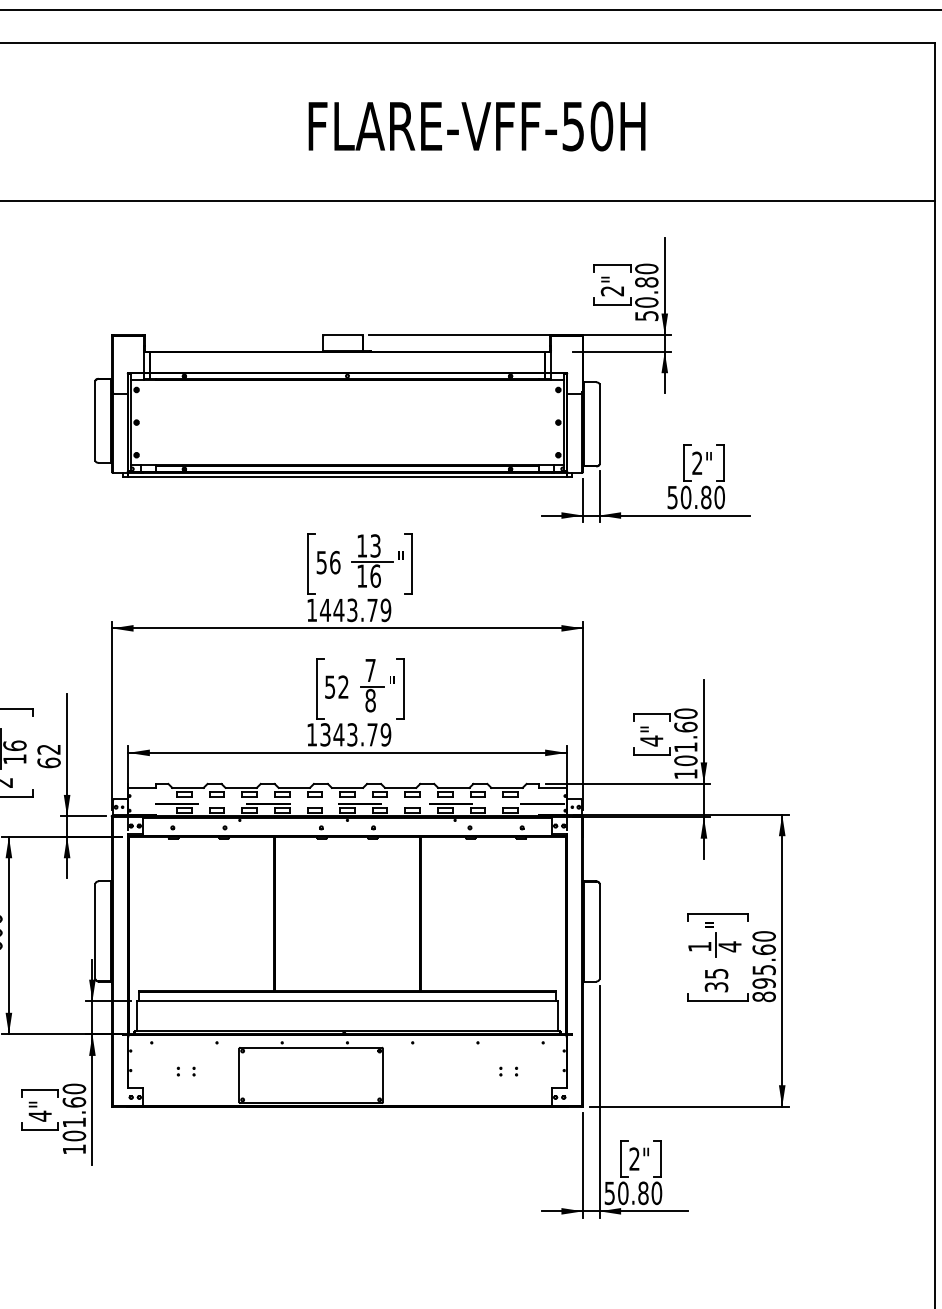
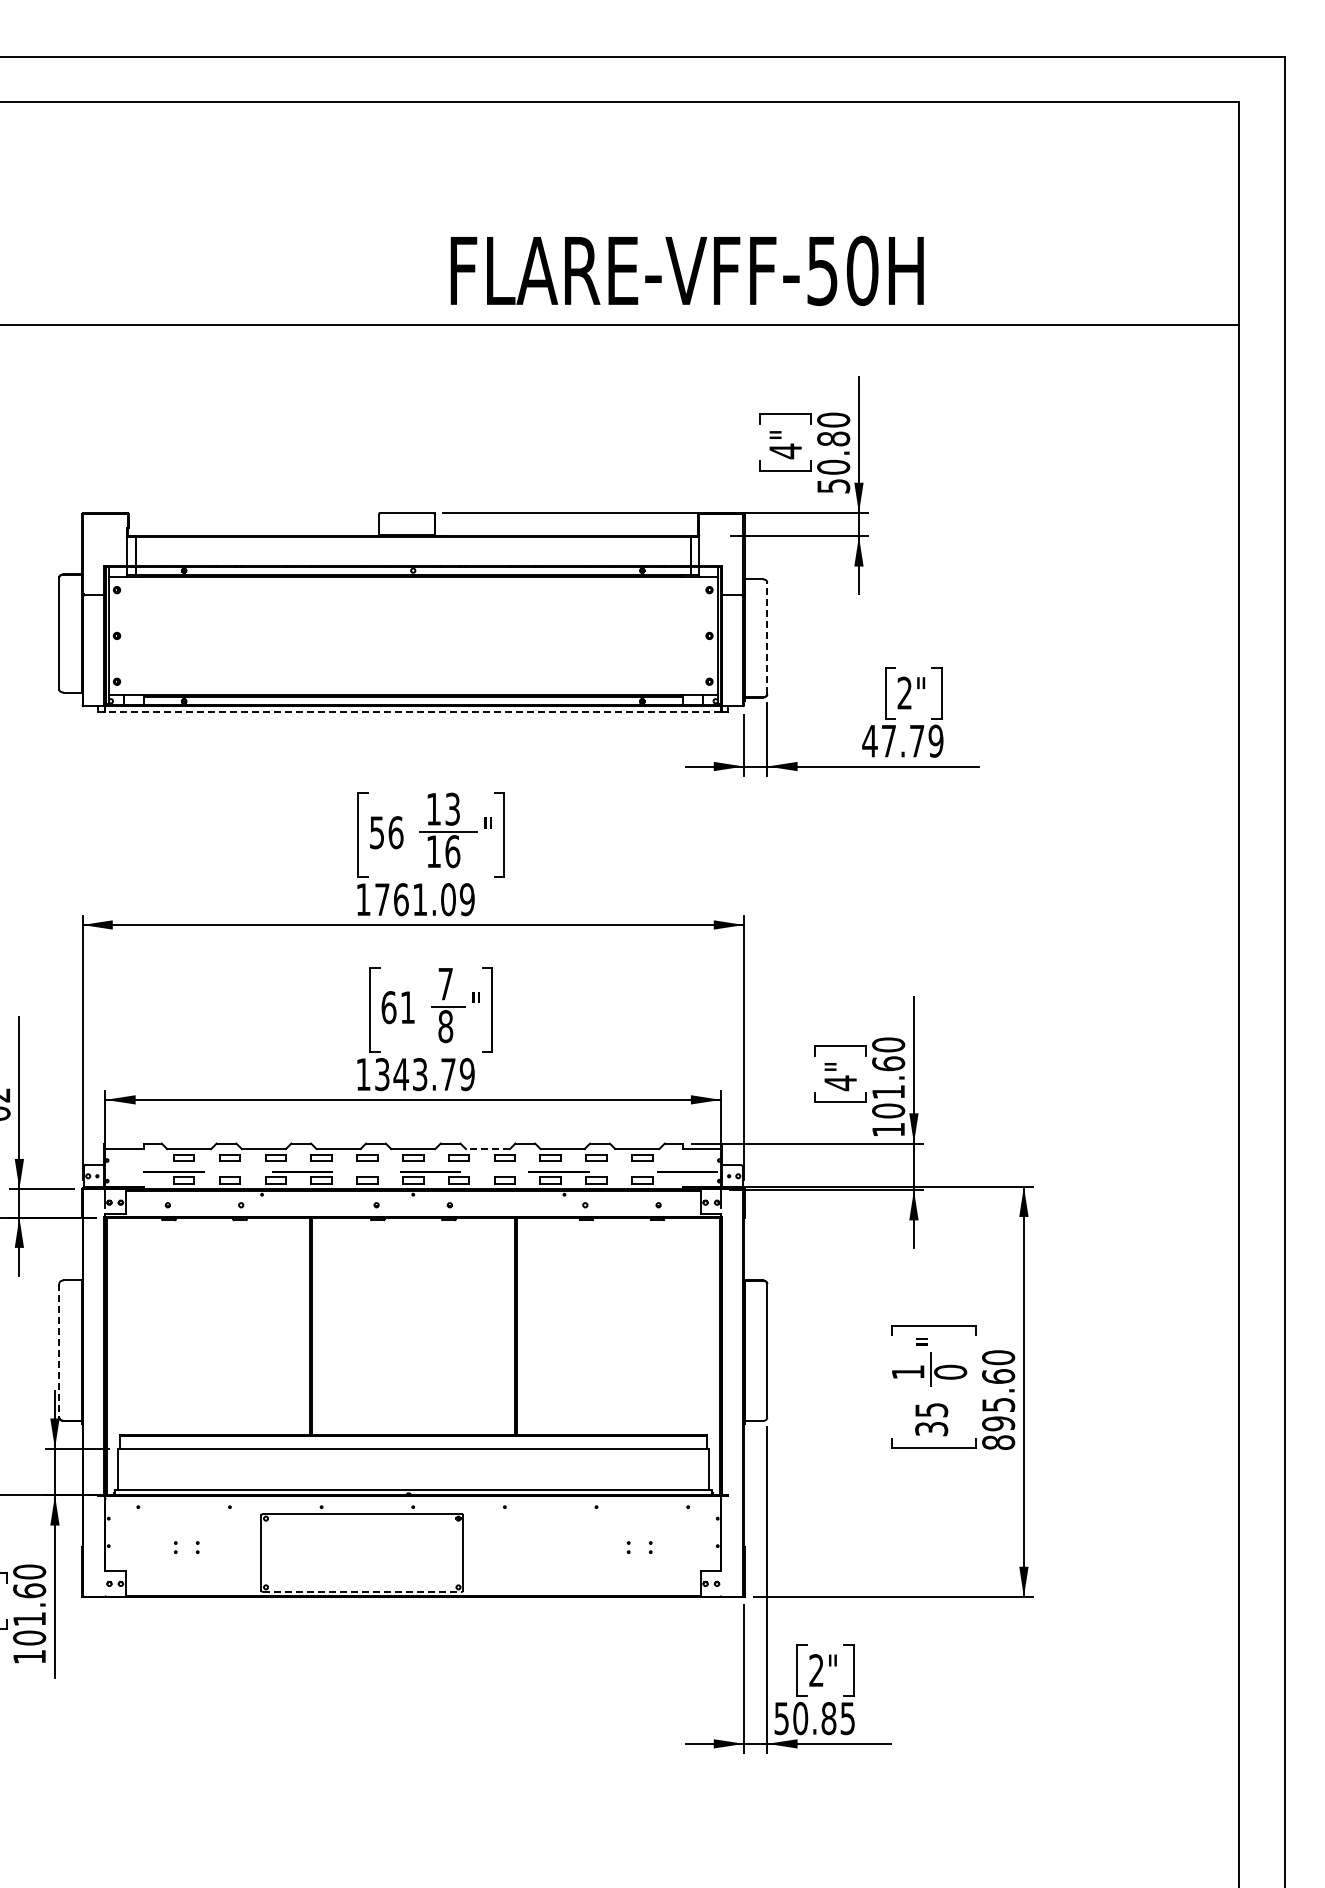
text: (476, 126) -> (686, 270), moved
text: (612, 291) -> (785, 451), 2" -> 4"
line: (599, 424) -> (767, 638), solid -> dashed
line: (347, 477) -> (413, 712), solid -> dashed
text: (695, 497) -> (902, 740), 50.80 -> 47.79
text: (348, 610) -> (414, 899), 1443.79 -> 1761.09
text: (336, 687) -> (397, 1007), 52 -> 61
line: (400, 788) -> (487, 1149), solid -> dashed
line: (95, 931) -> (59, 1350), solid -> dashed
text: (729, 946) -> (950, 1372), 4 -> 0
line: (311, 1102) -> (362, 1591), solid -> dashed
text: (656, 1193) -> (847, 1718), 50.80 -> 50.85

